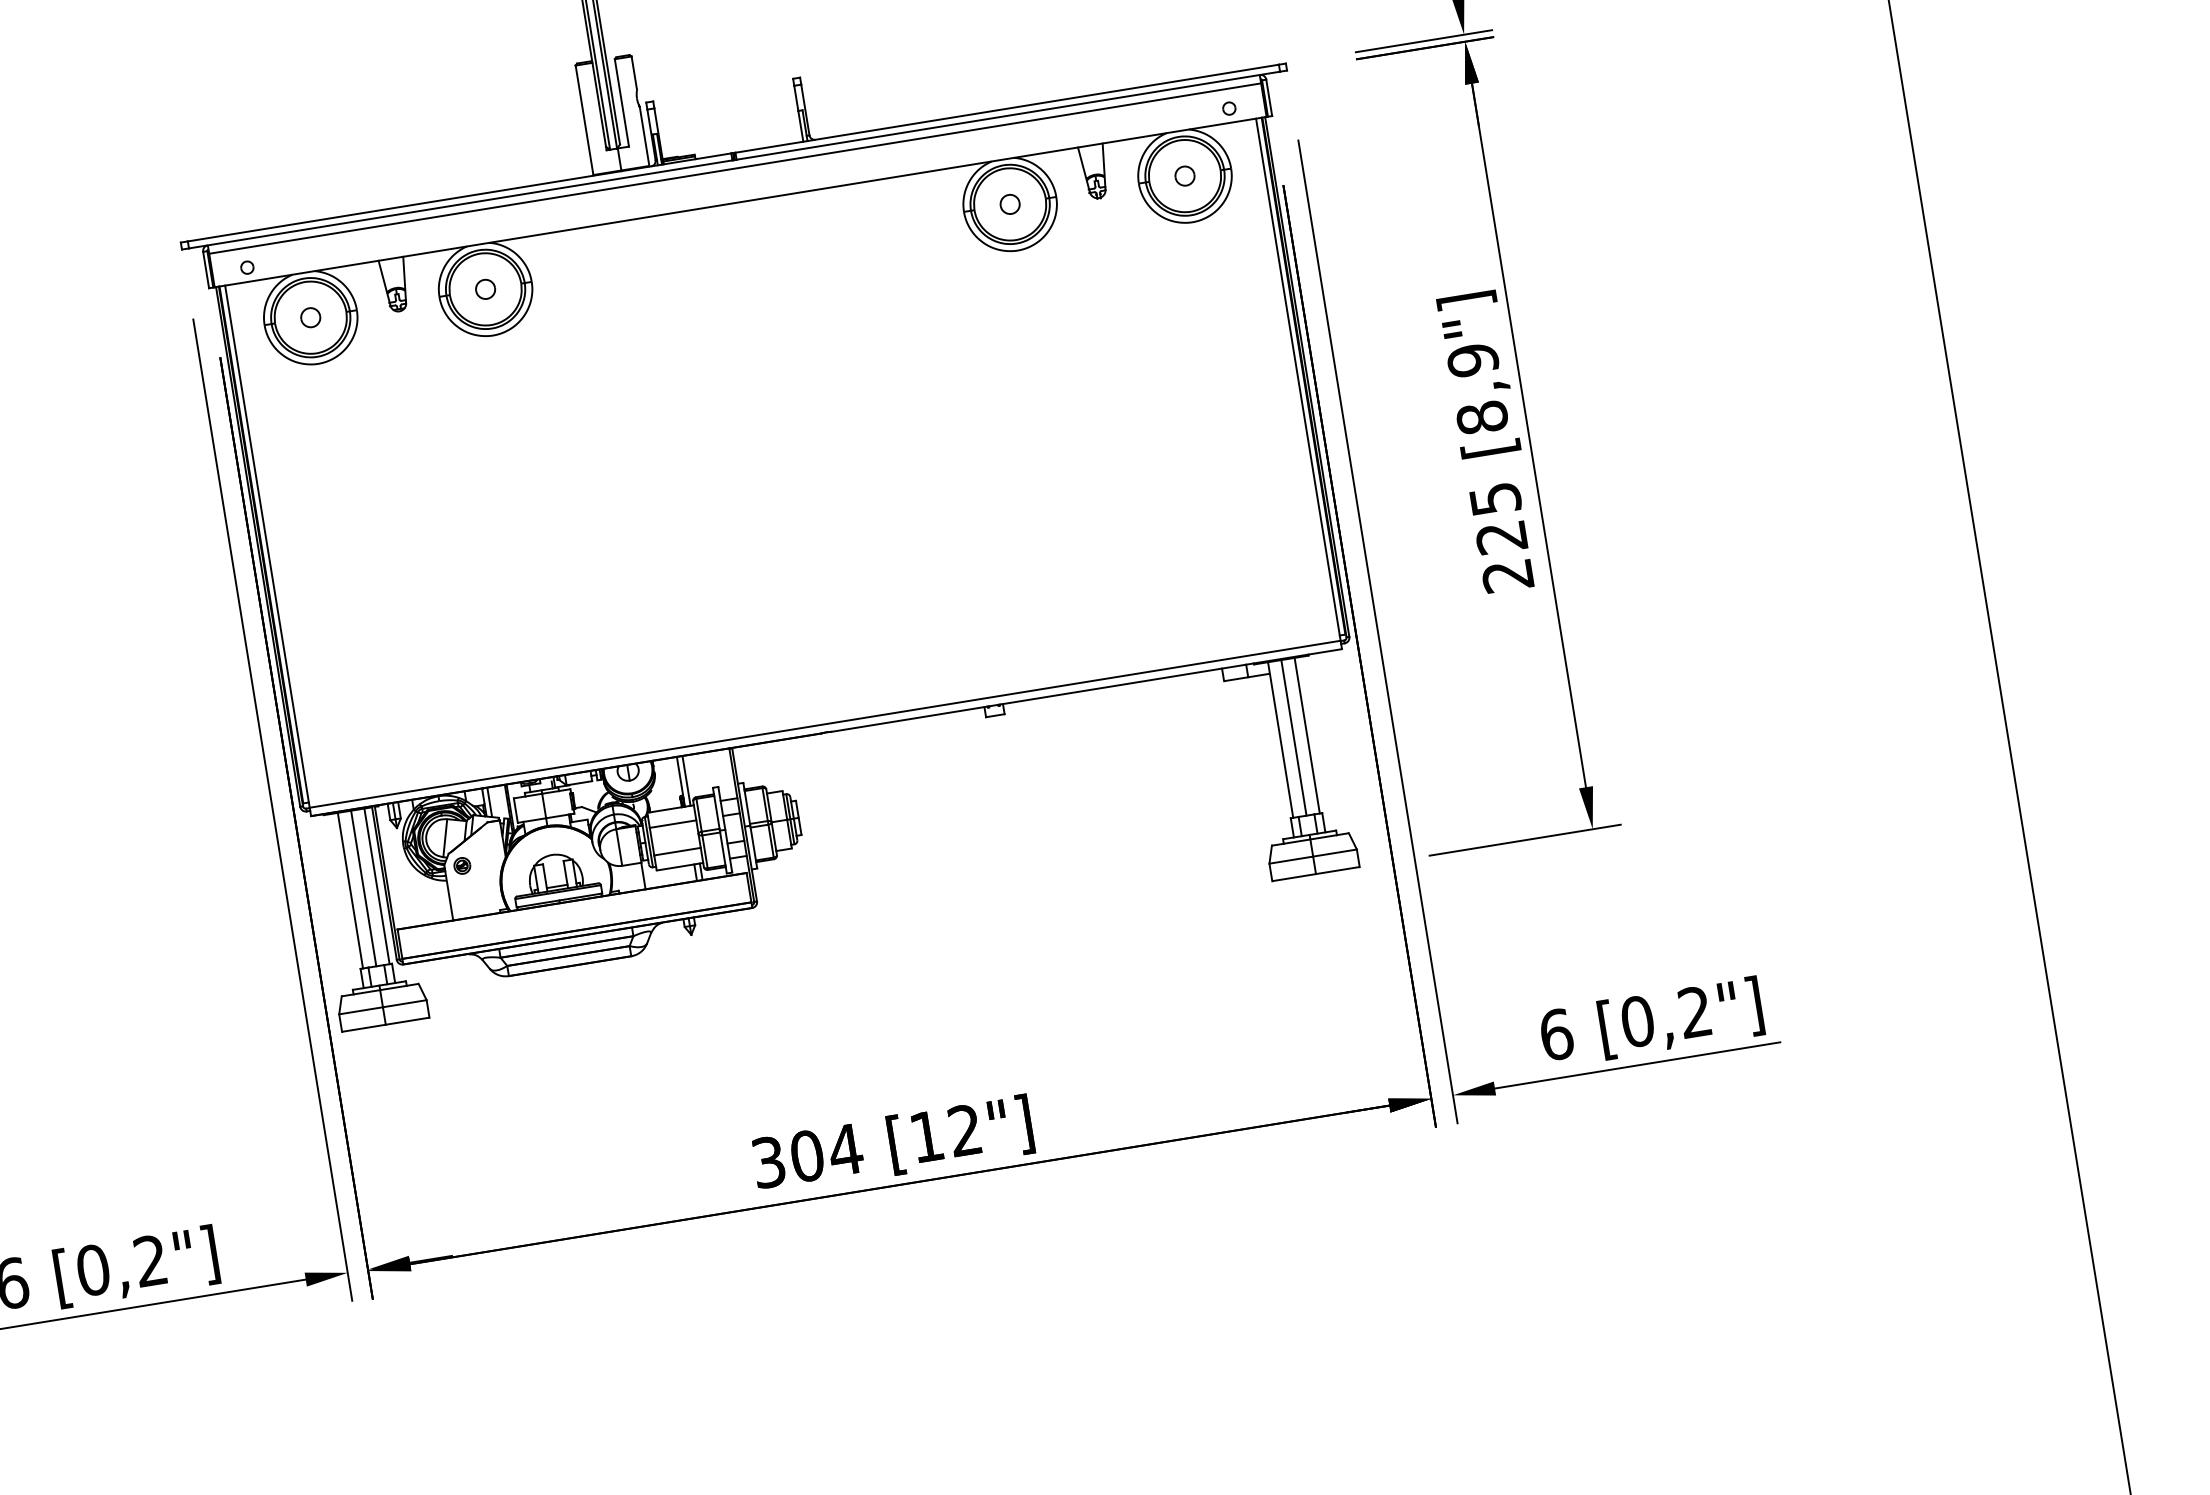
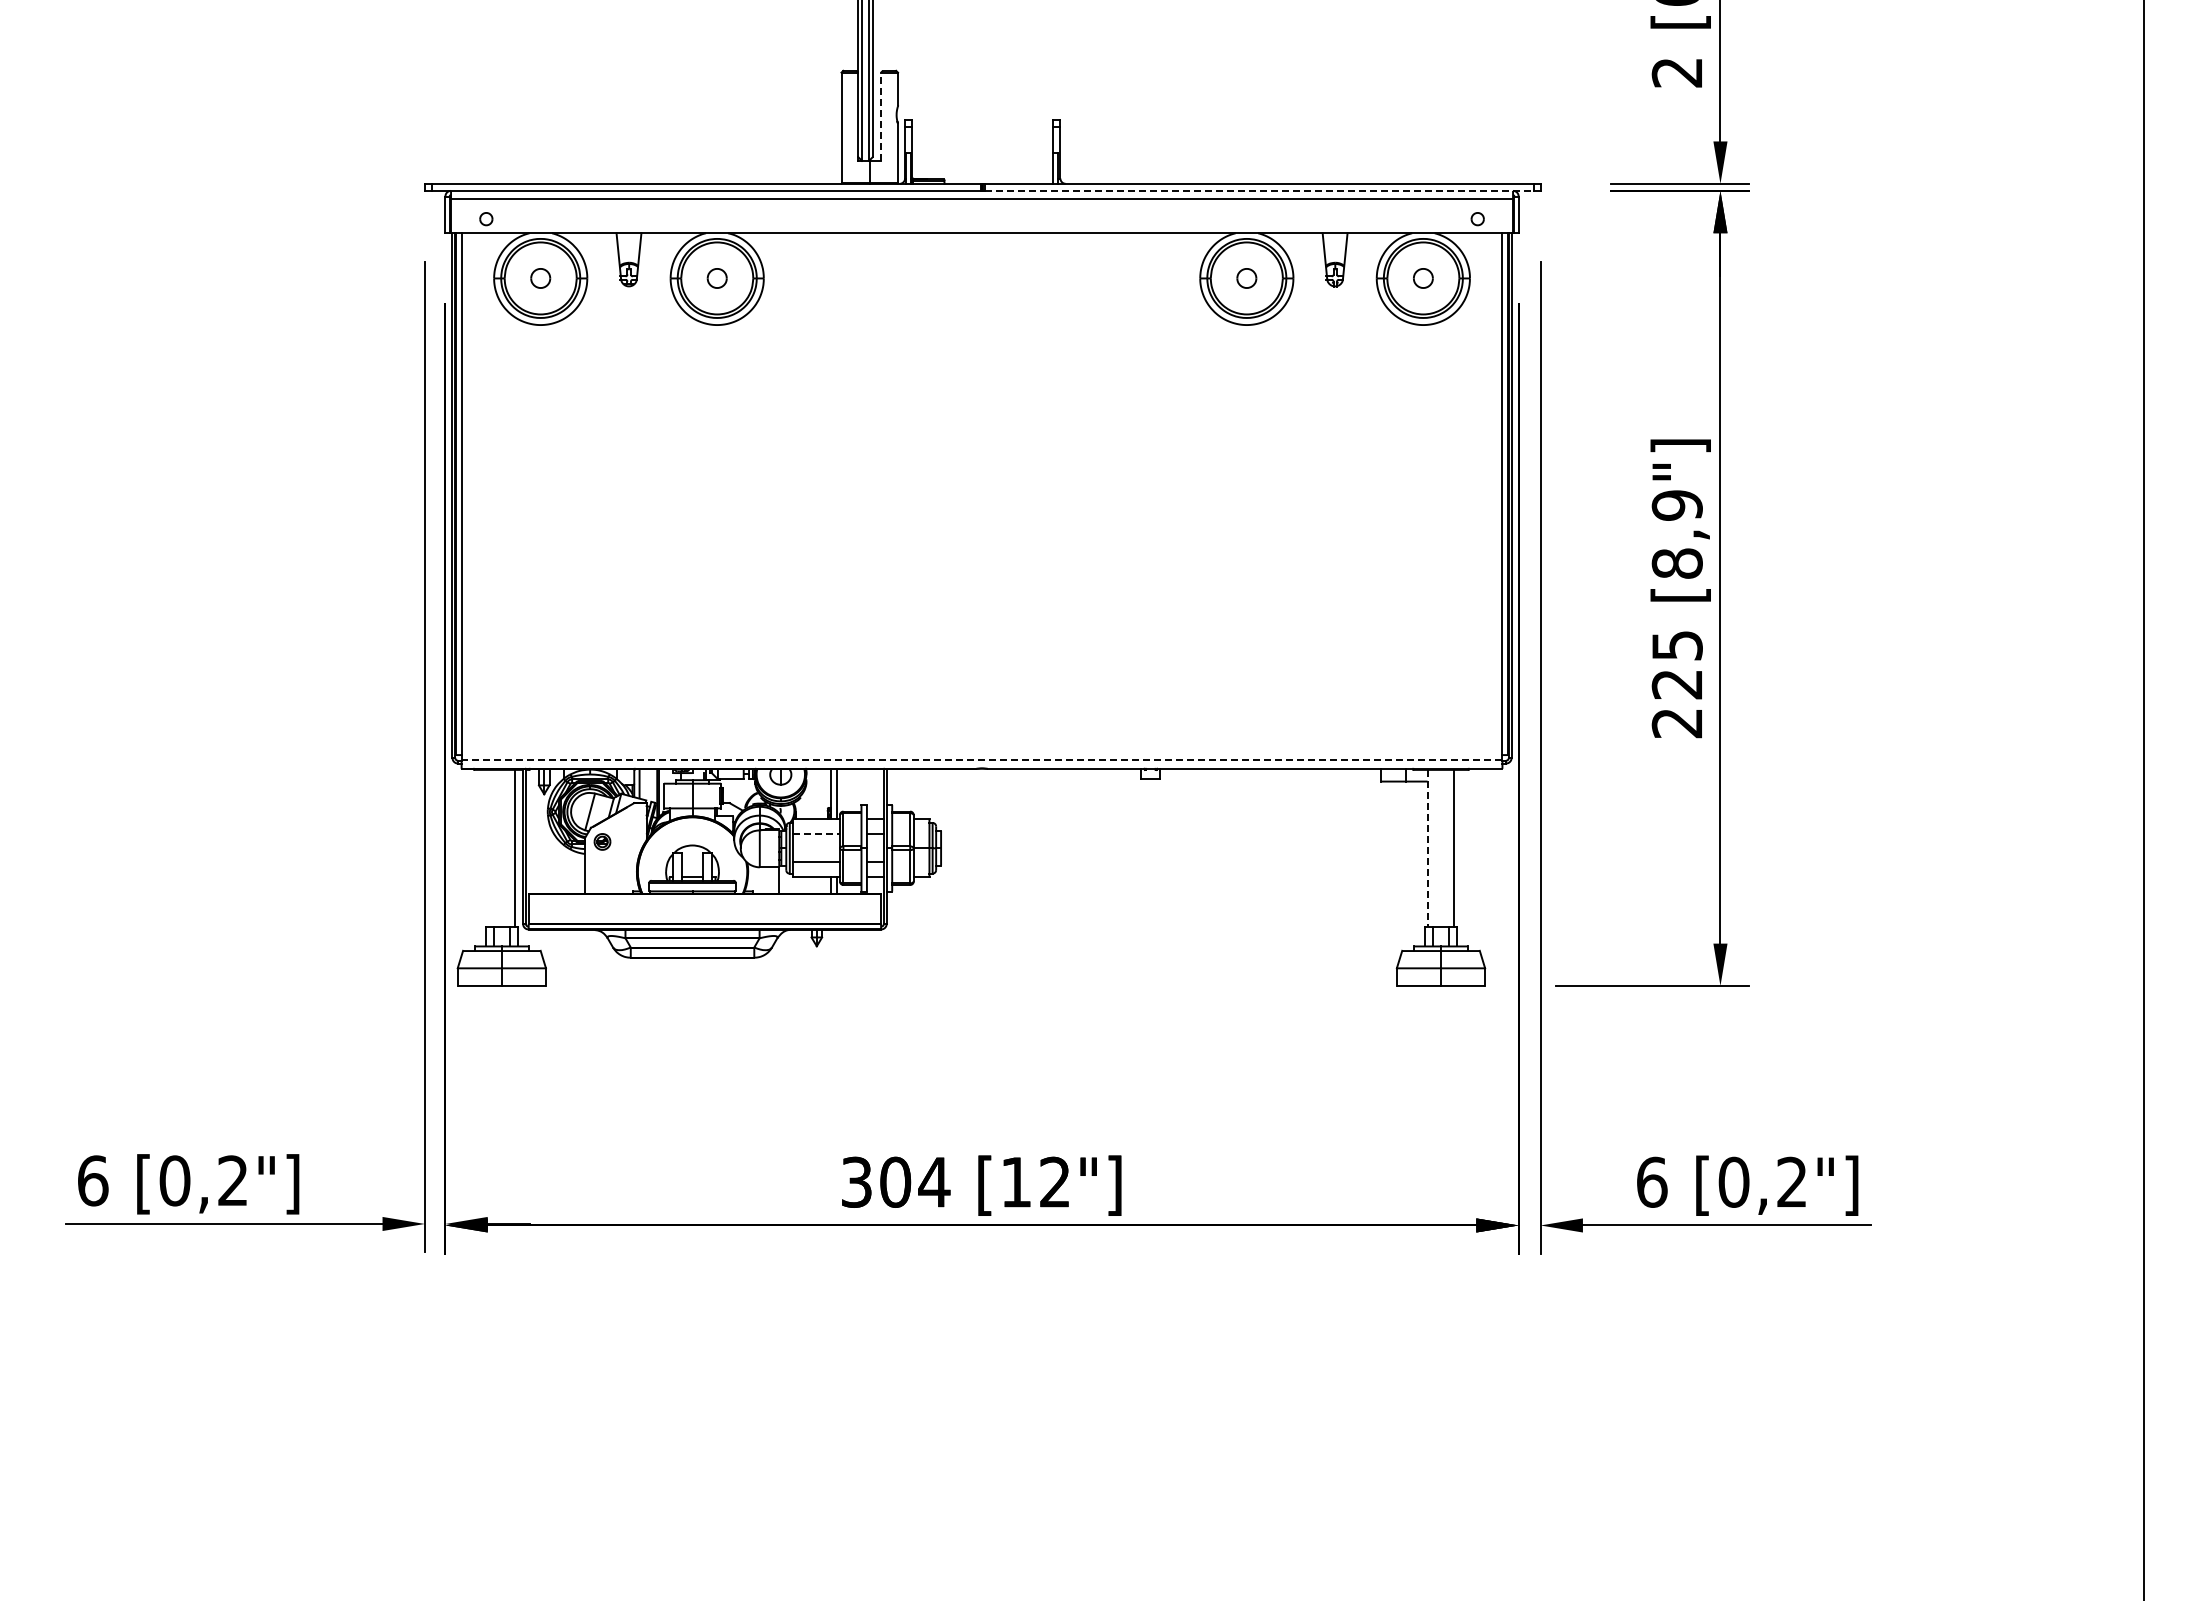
line: (622, 102) -> (881, 116), solid -> dashed
line: (1008, 115) -> (1259, 190), solid -> dashed
line: (824, 724) -> (981, 760), solid -> dashed
line: (1294, 737) -> (1441, 848), removed
line: (1280, 740) -> (1427, 848), solid -> dashed
line: (673, 824) -> (816, 834), solid -> dashed
line: (363, 888) -> (501, 848), removed
line: (350, 890) -> (488, 848), removed

